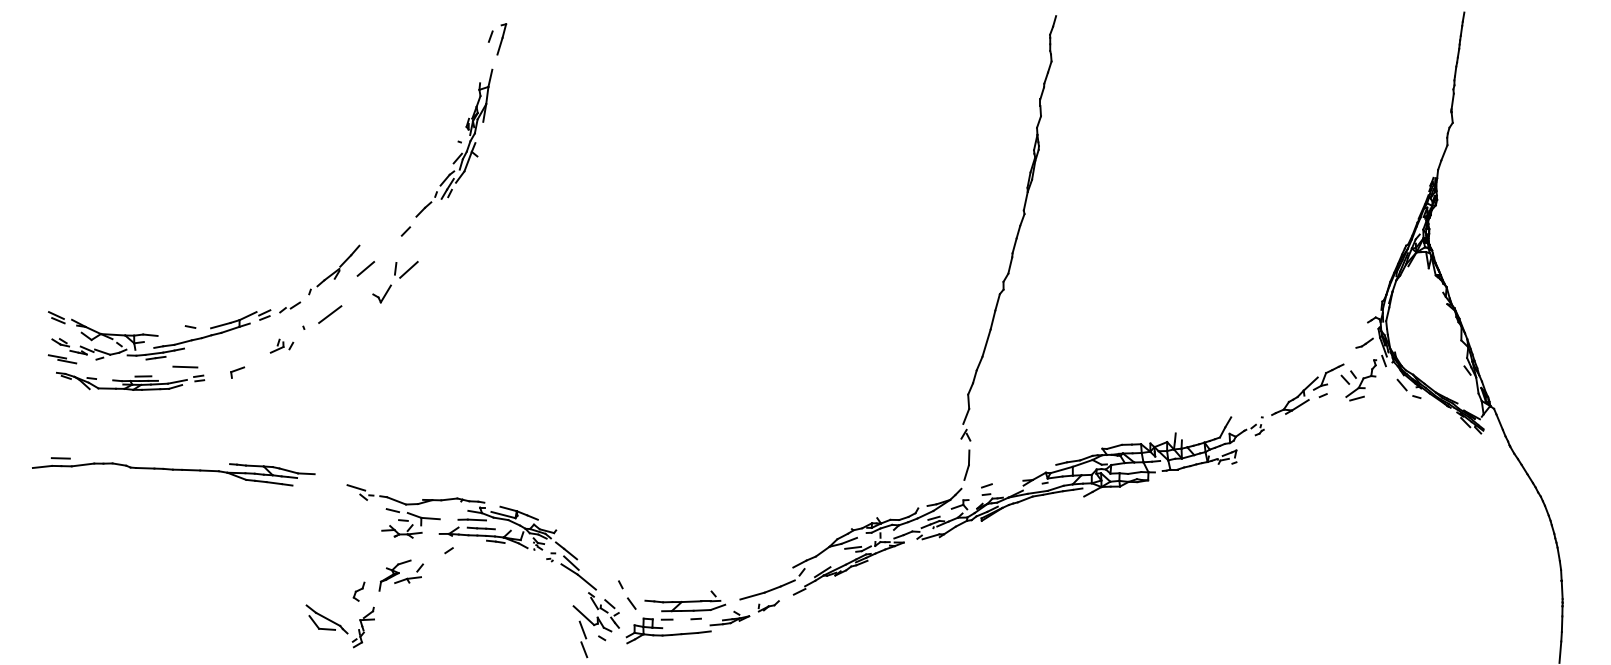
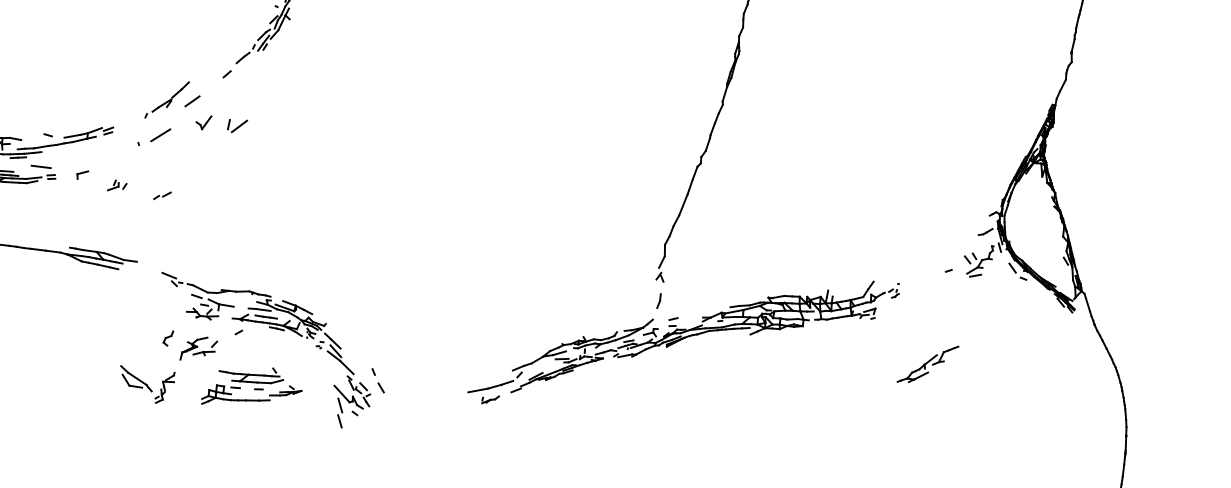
part: (406, 269) -> (237, 125), moved
part: (290, 307) -> (162, 195), moved
part: (281, 345) -> (117, 185), moved
part: (1307, 389) -> (927, 364), moved
part: (966, 464) -> (658, 300), size x0.6
part: (358, 591) -> (167, 338), moved
part: (687, 617) -> (252, 387), moved

